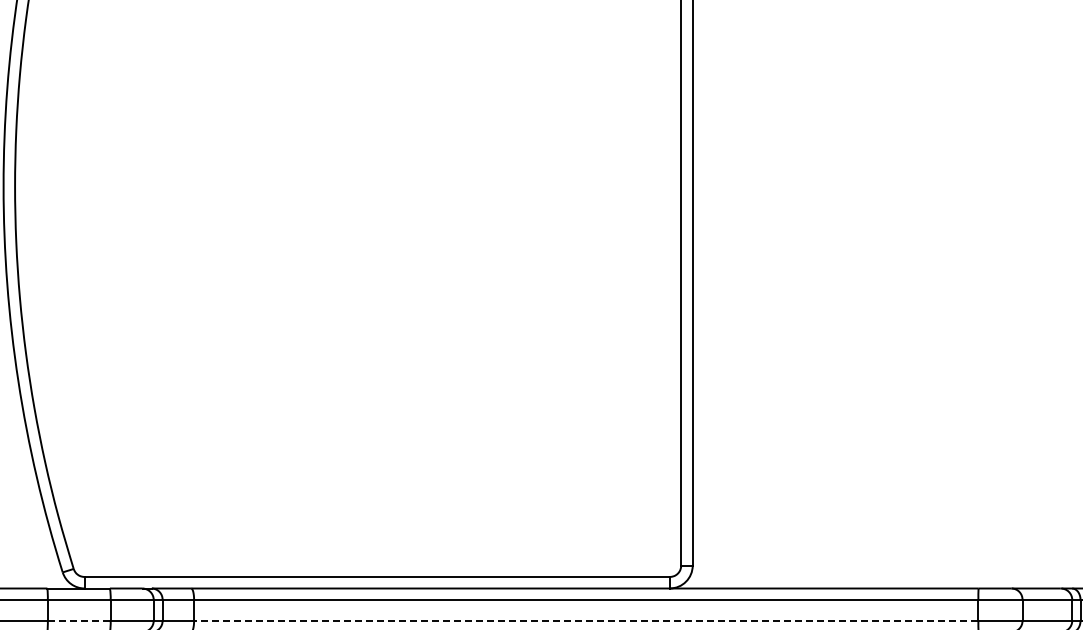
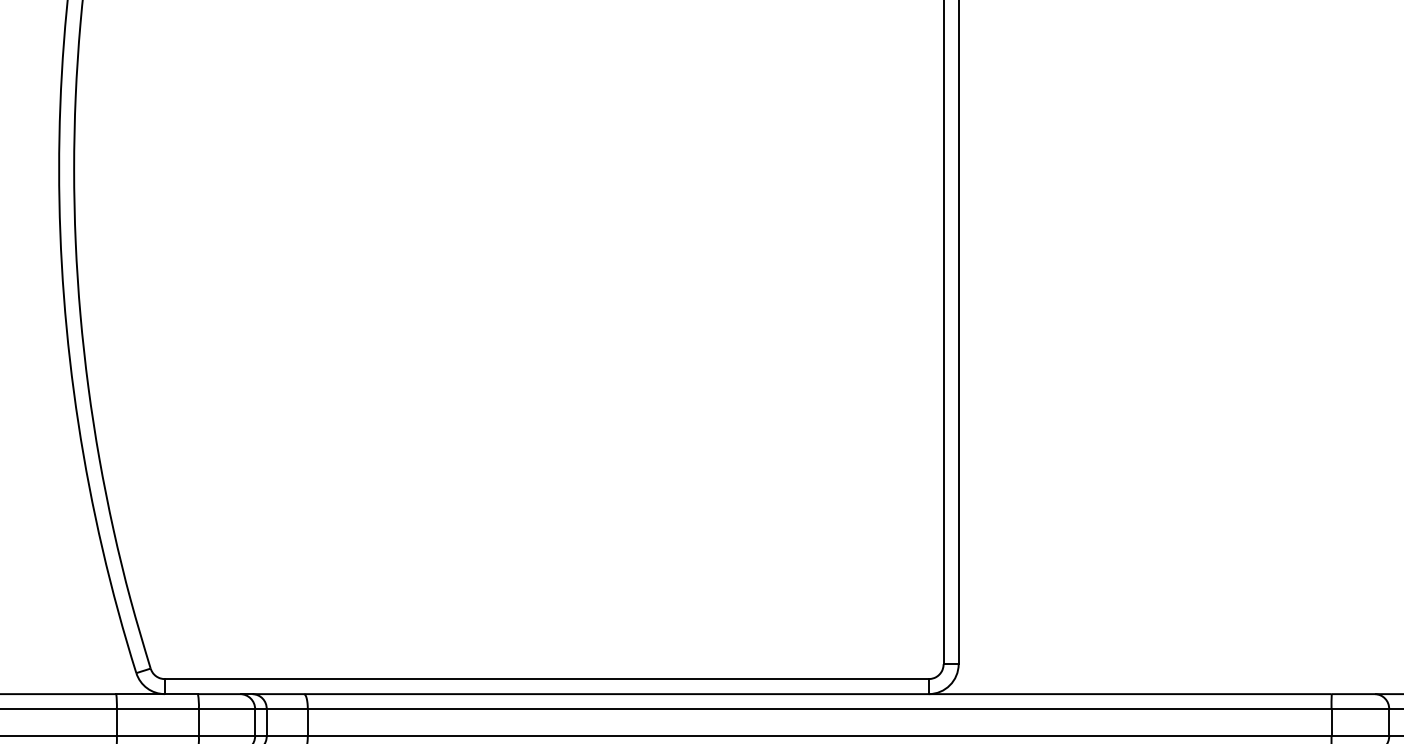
line: (79, 620) -> (158, 735), dashed -> solid
line: (585, 620) -> (818, 735), dashed -> solid

